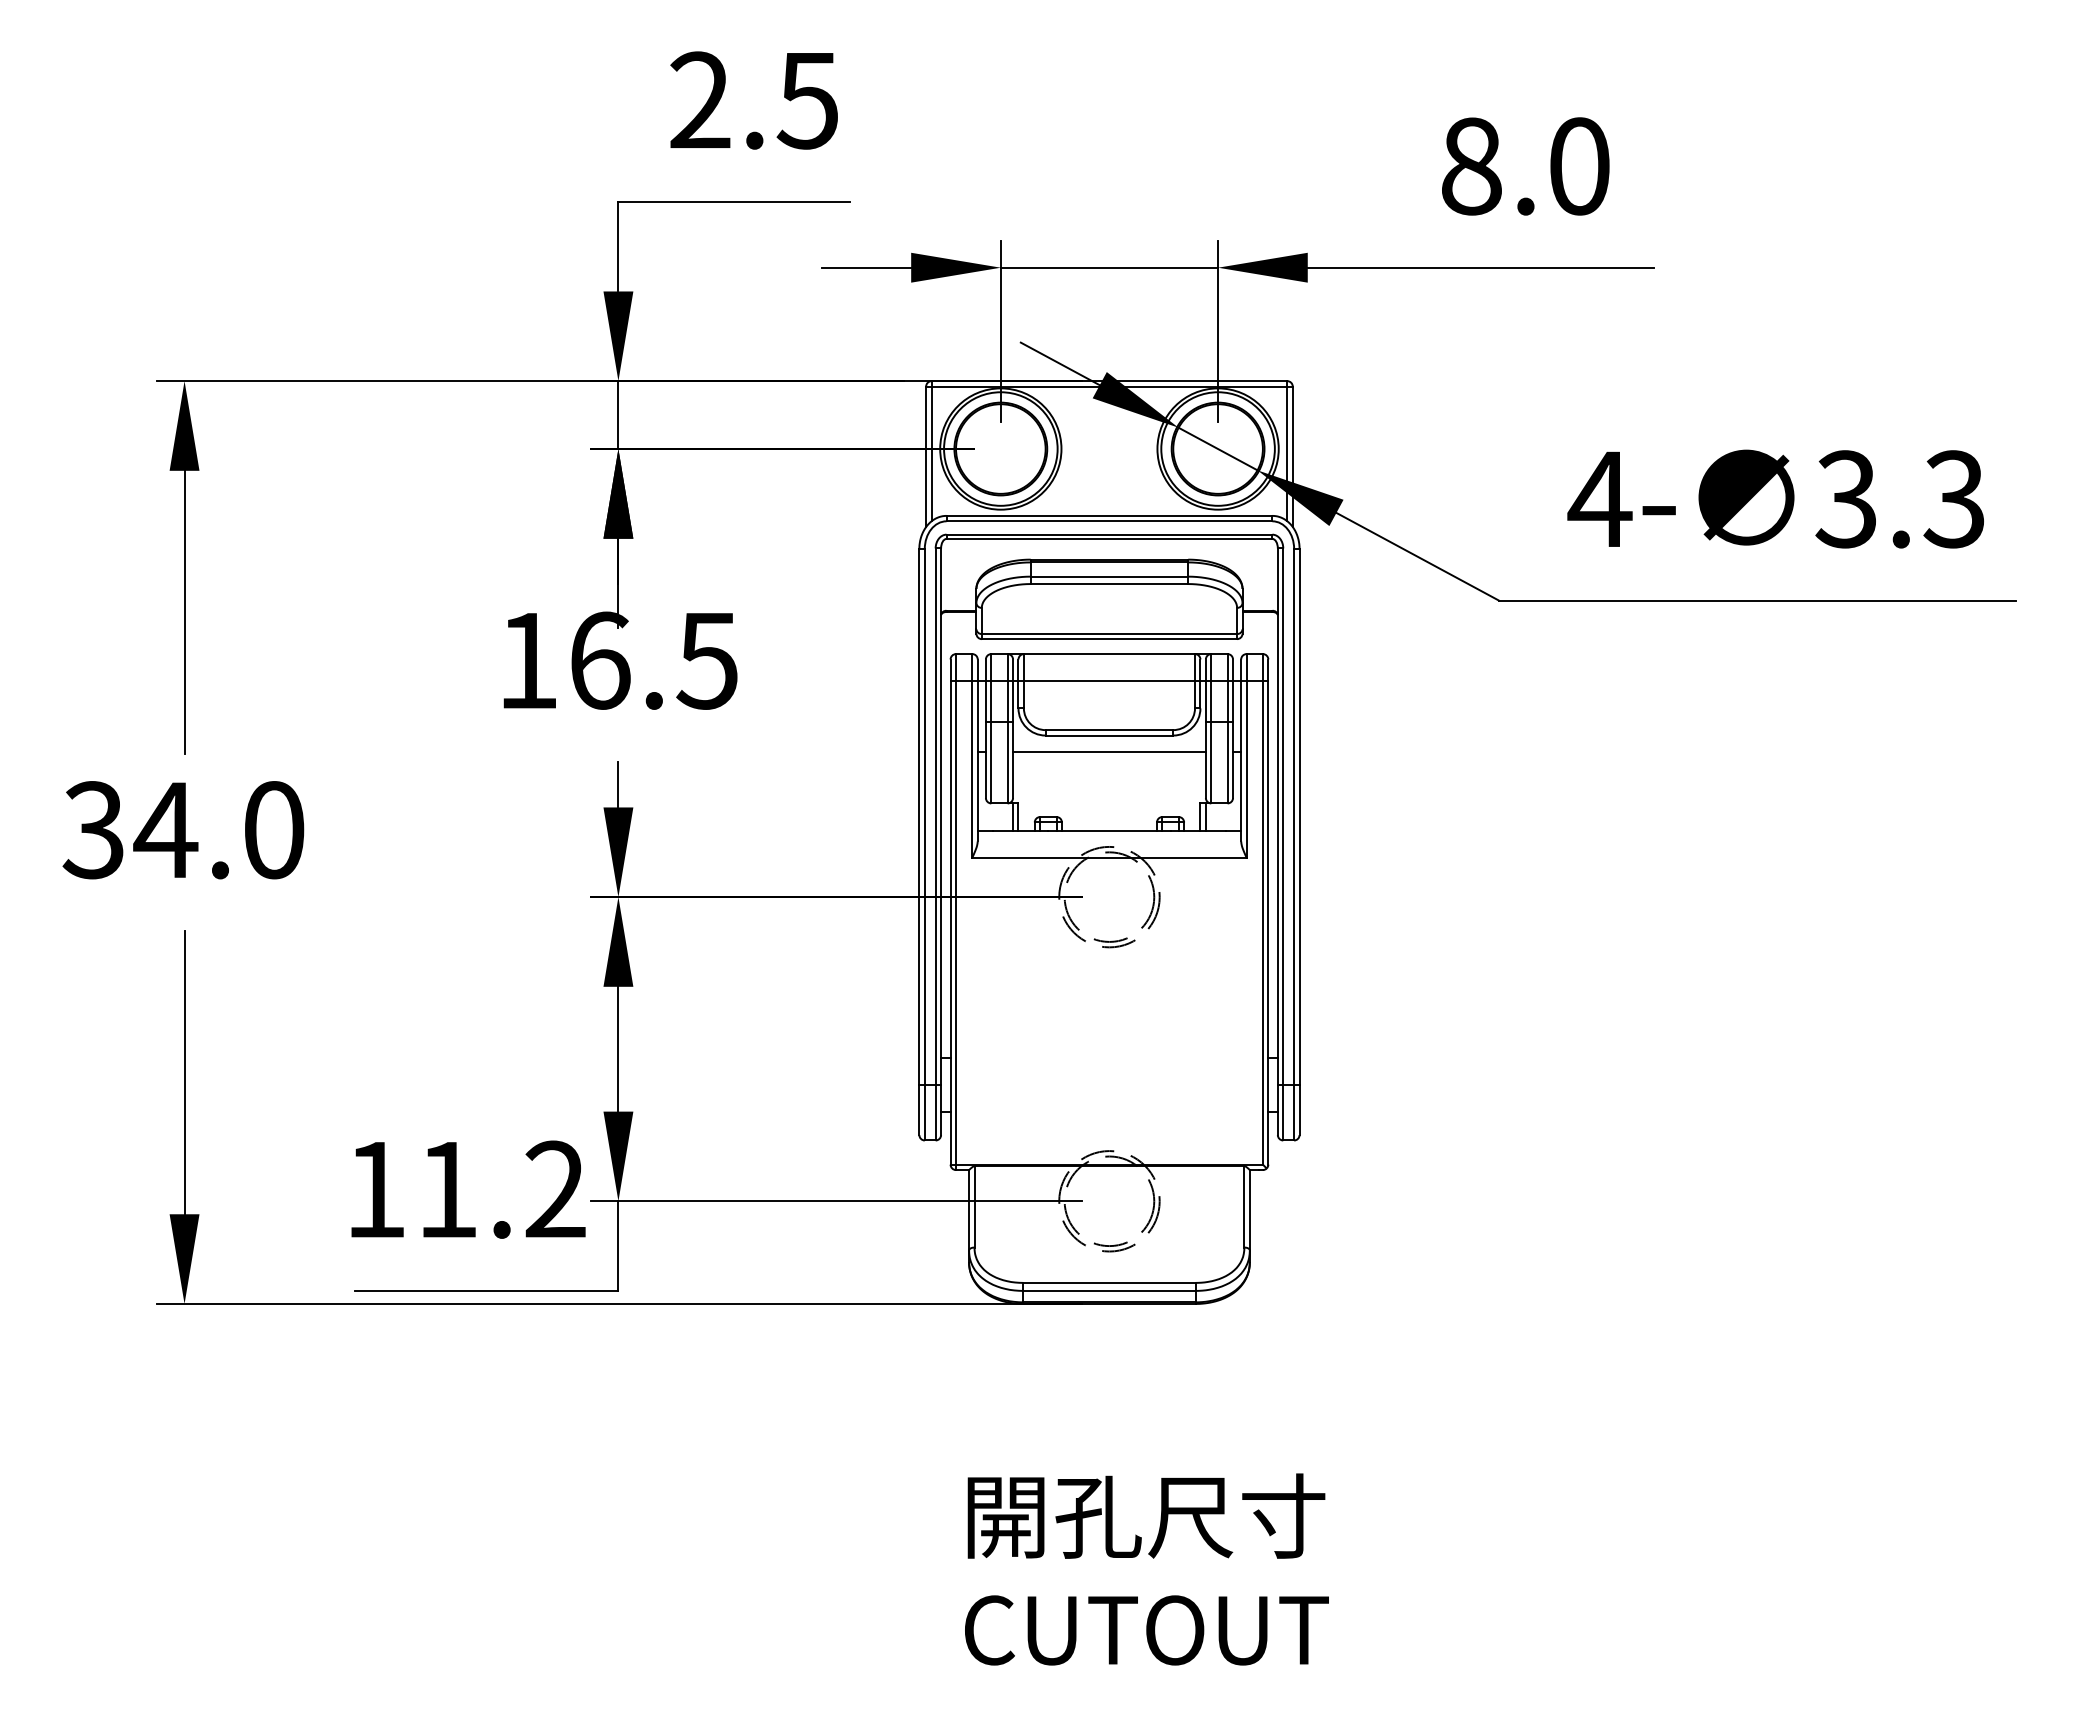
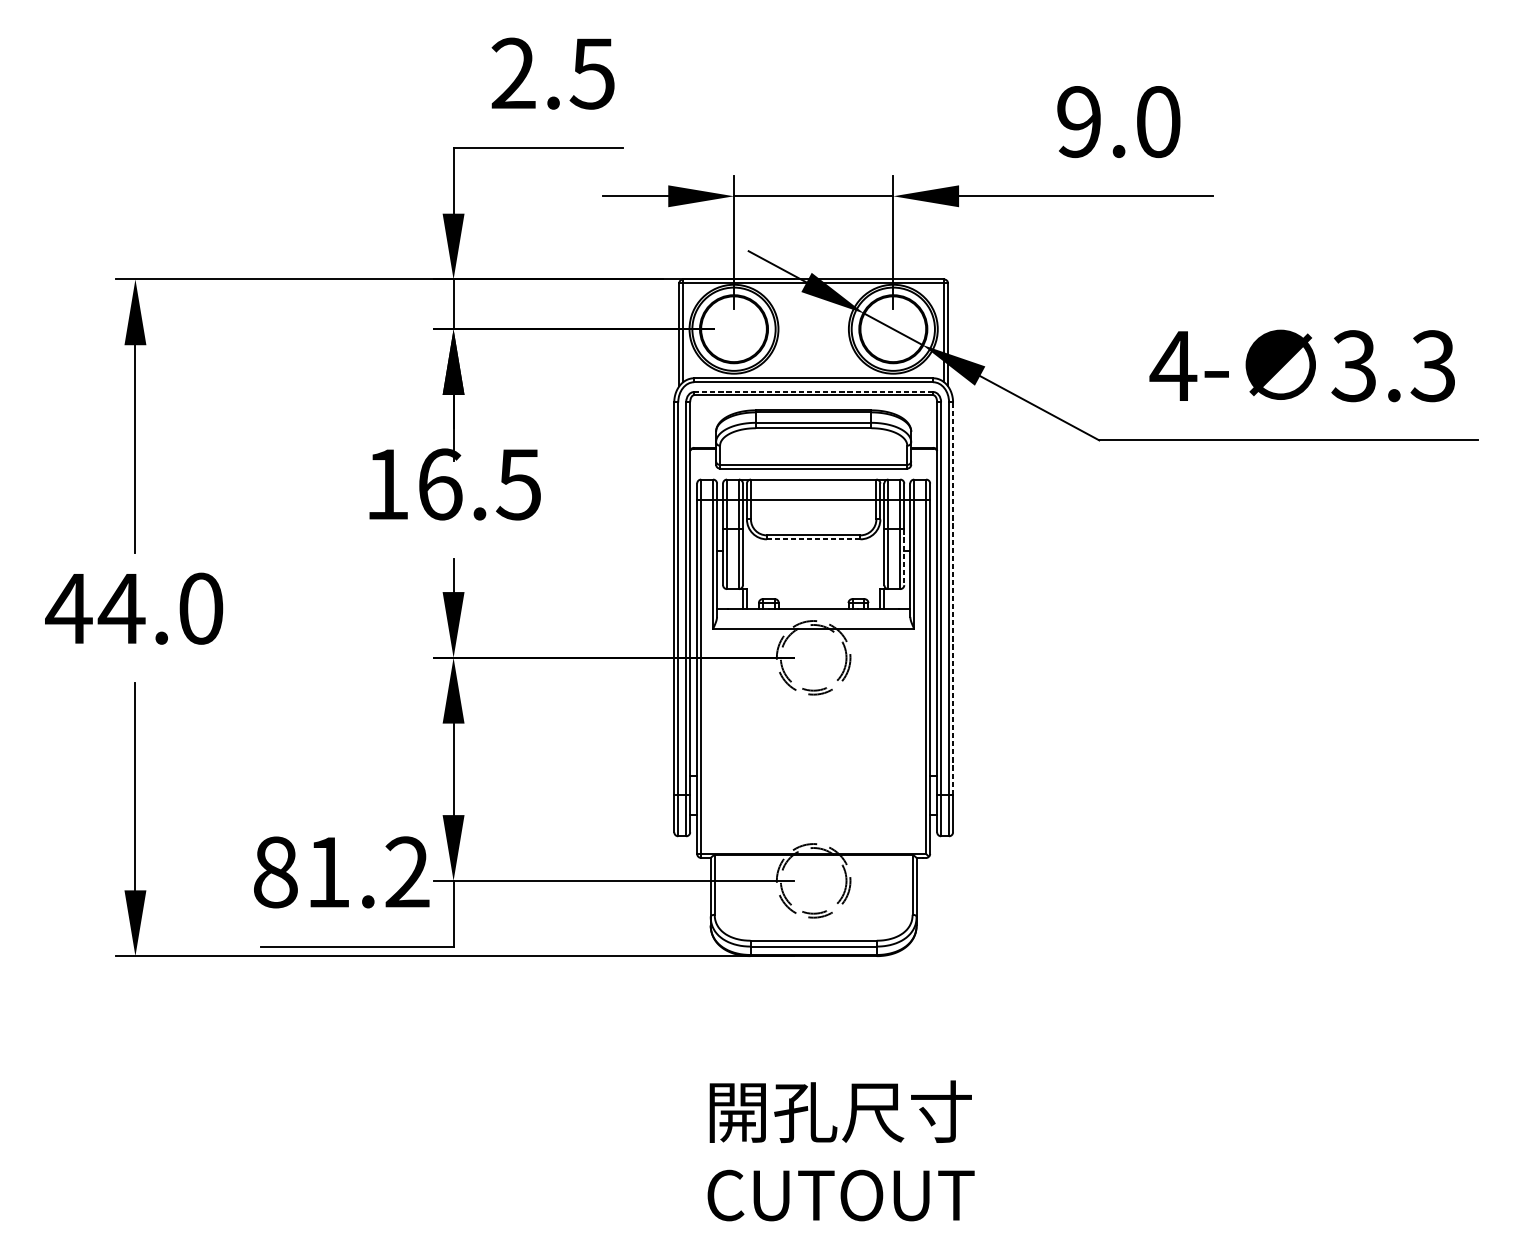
text: (1471, 166) -> (1079, 122), 8.0 -> 9.0
line: (1109, 534) -> (813, 391), solid -> dashed
line: (1109, 735) -> (813, 539), solid -> dashed
line: (1109, 751) -> (813, 551), removed
line: (1233, 760) -> (904, 557), solid -> dashed
line: (1299, 816) -> (953, 598), solid -> dashed
text: (93, 830) -> (68, 608), 34.0 -> 44.0
text: (376, 1189) -> (276, 872), 11.2 -> 81.2

